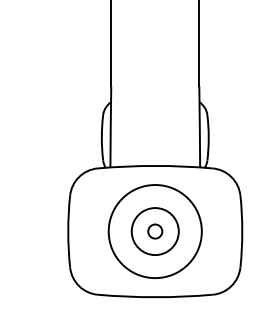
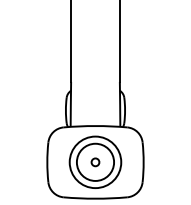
circle: (155, 229) -> (95, 161), size x1.43

